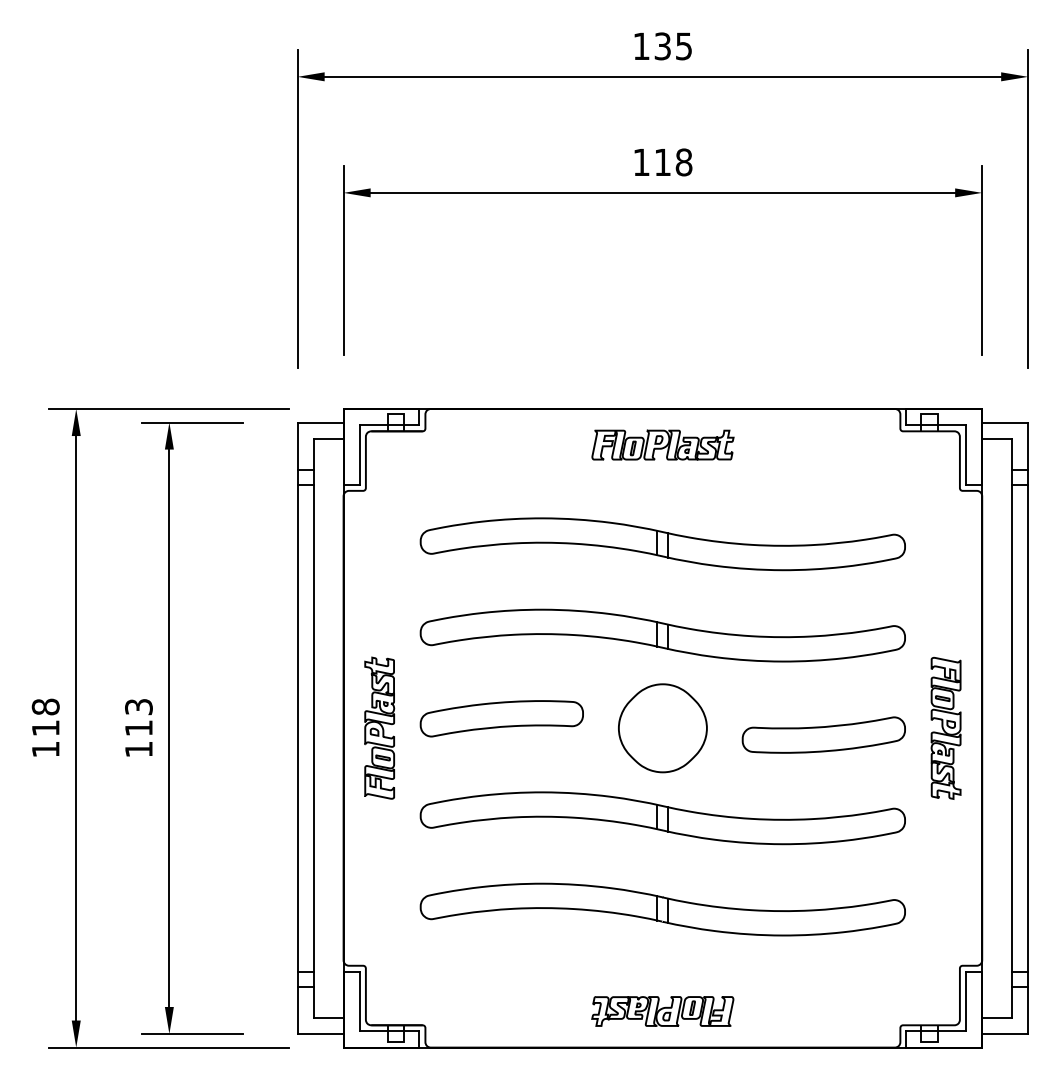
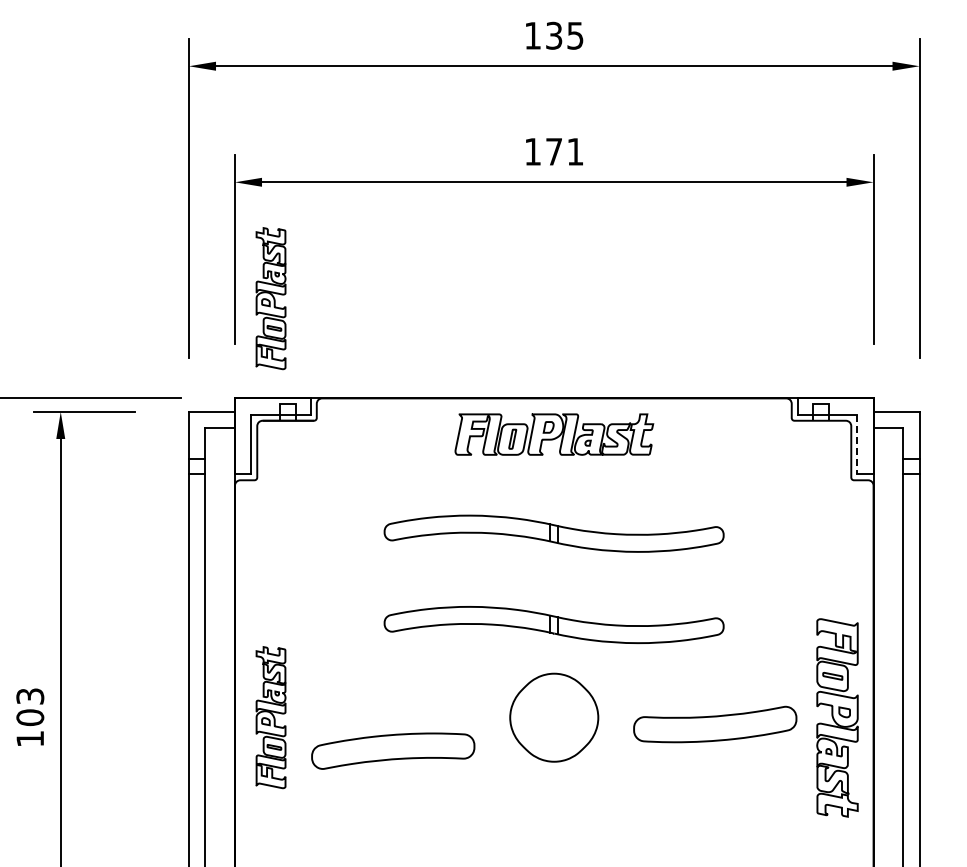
text: (673, 162) -> (564, 151), 118 -> 171
part: (379, 308) -> (270, 297), added
part: (662, 444) -> (553, 433), size x1.4
line: (965, 454) -> (856, 443), solid -> dashed
part: (662, 544) -> (553, 533), size x0.7
part: (662, 635) -> (553, 624), size x0.7
part: (501, 718) -> (392, 750), moved
text: (138, 727) -> (29, 716), 113 -> 103
part: (945, 727) -> (836, 716), size x1.4
part: (662, 818) -> (553, 807), removed

